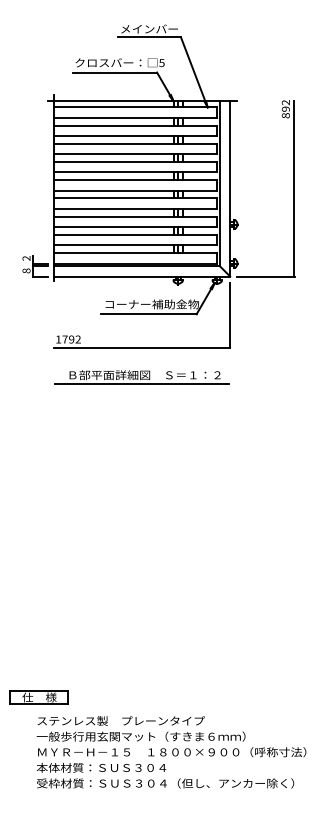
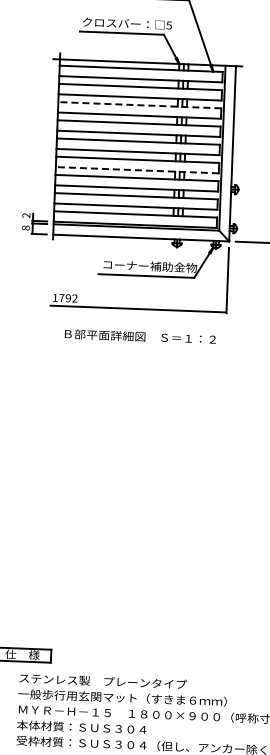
line: (135, 143) -> (139, 104), solid -> dashed
line: (135, 208) -> (137, 169), solid -> dashed
line: (141, 384) -> (136, 345), removed

